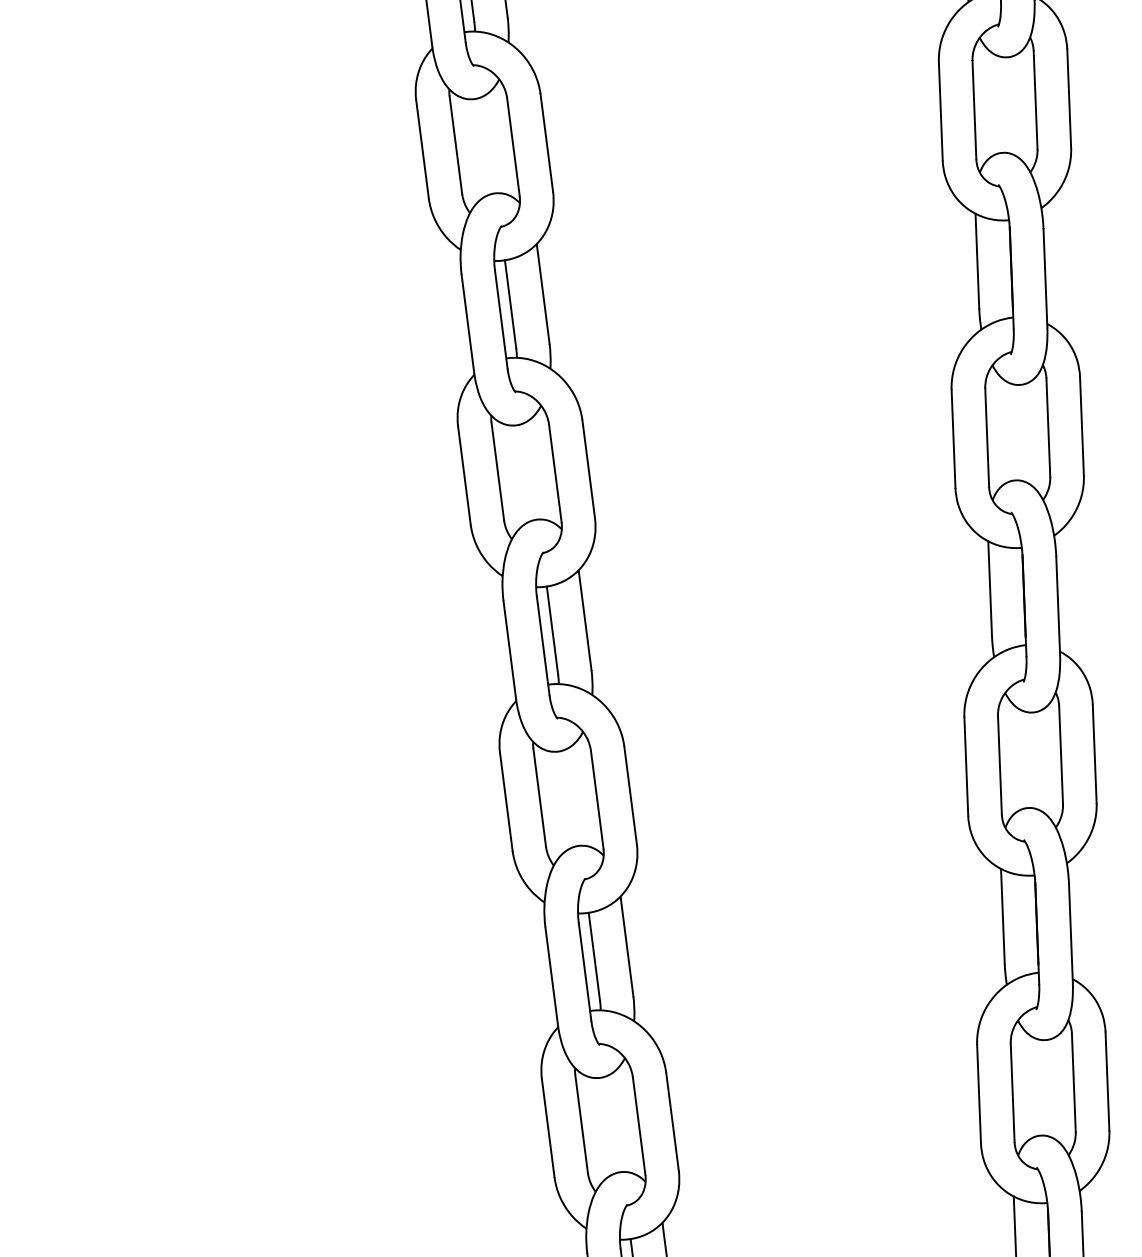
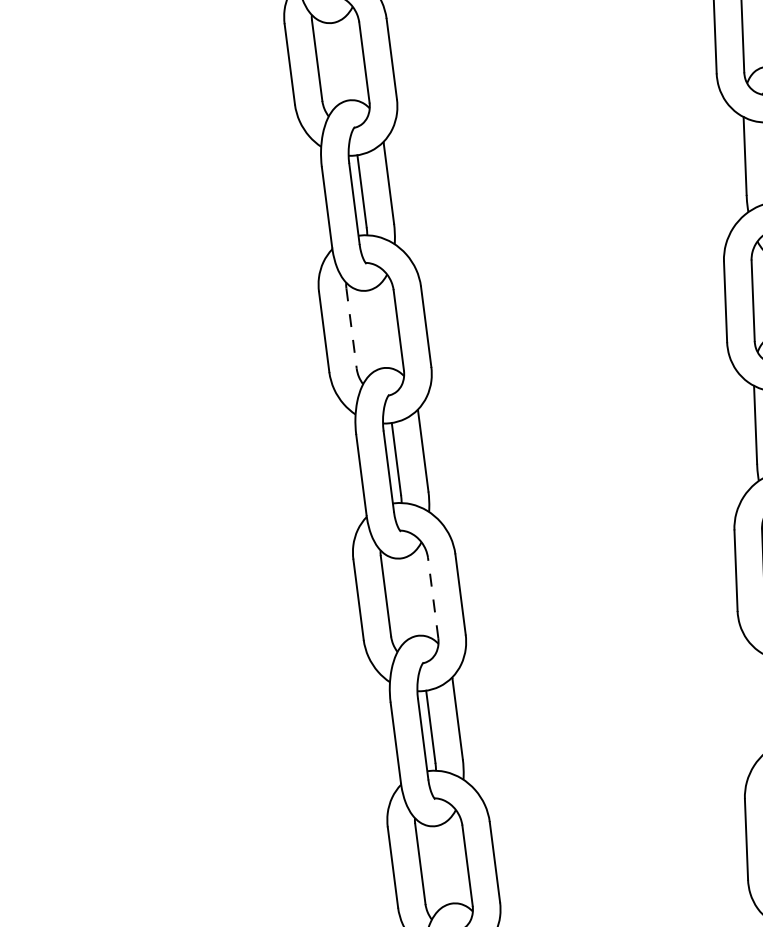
line: (497, 471) -> (351, 328), solid -> dashed
line: (597, 799) -> (433, 597), solid -> dashed

